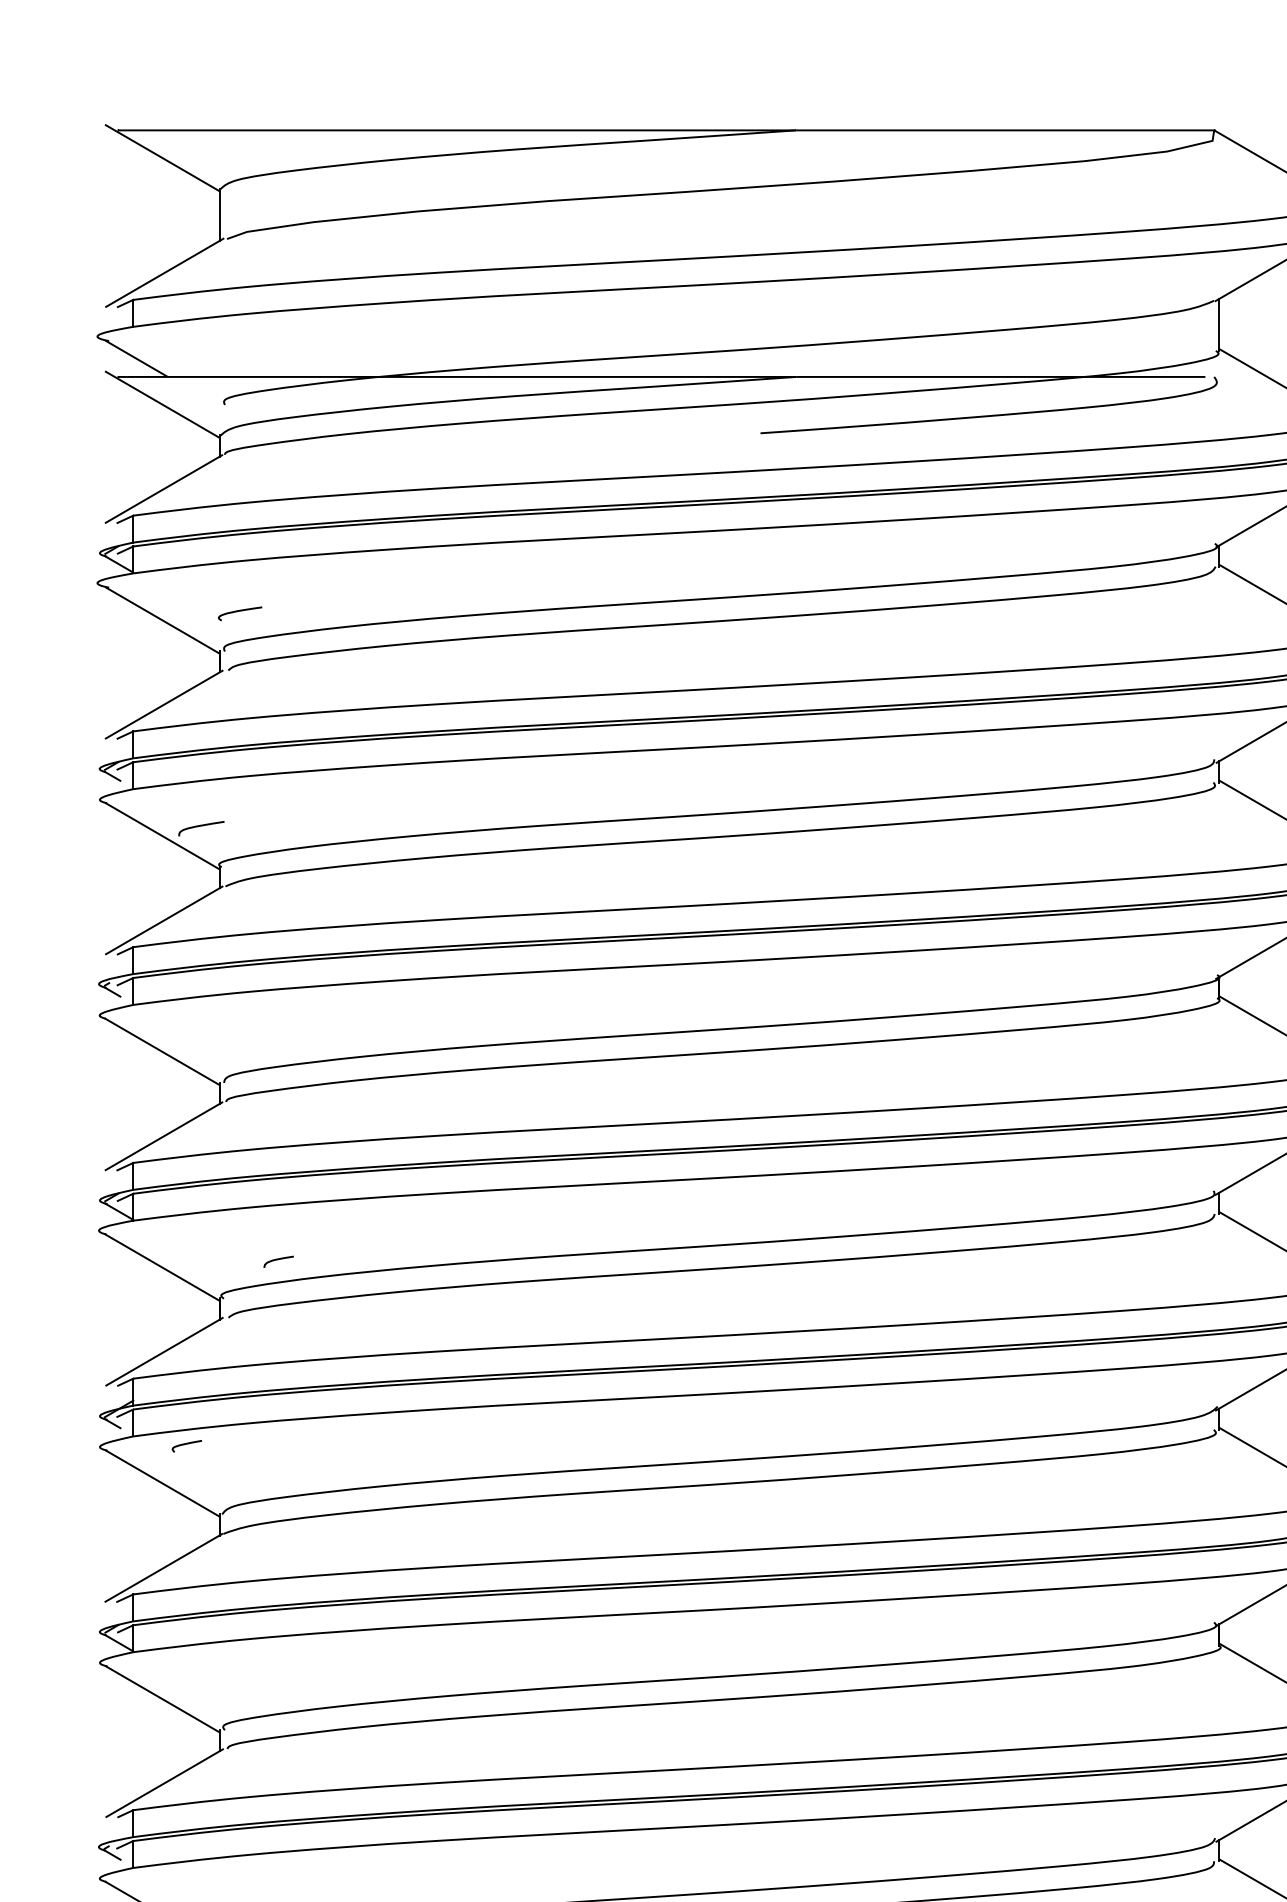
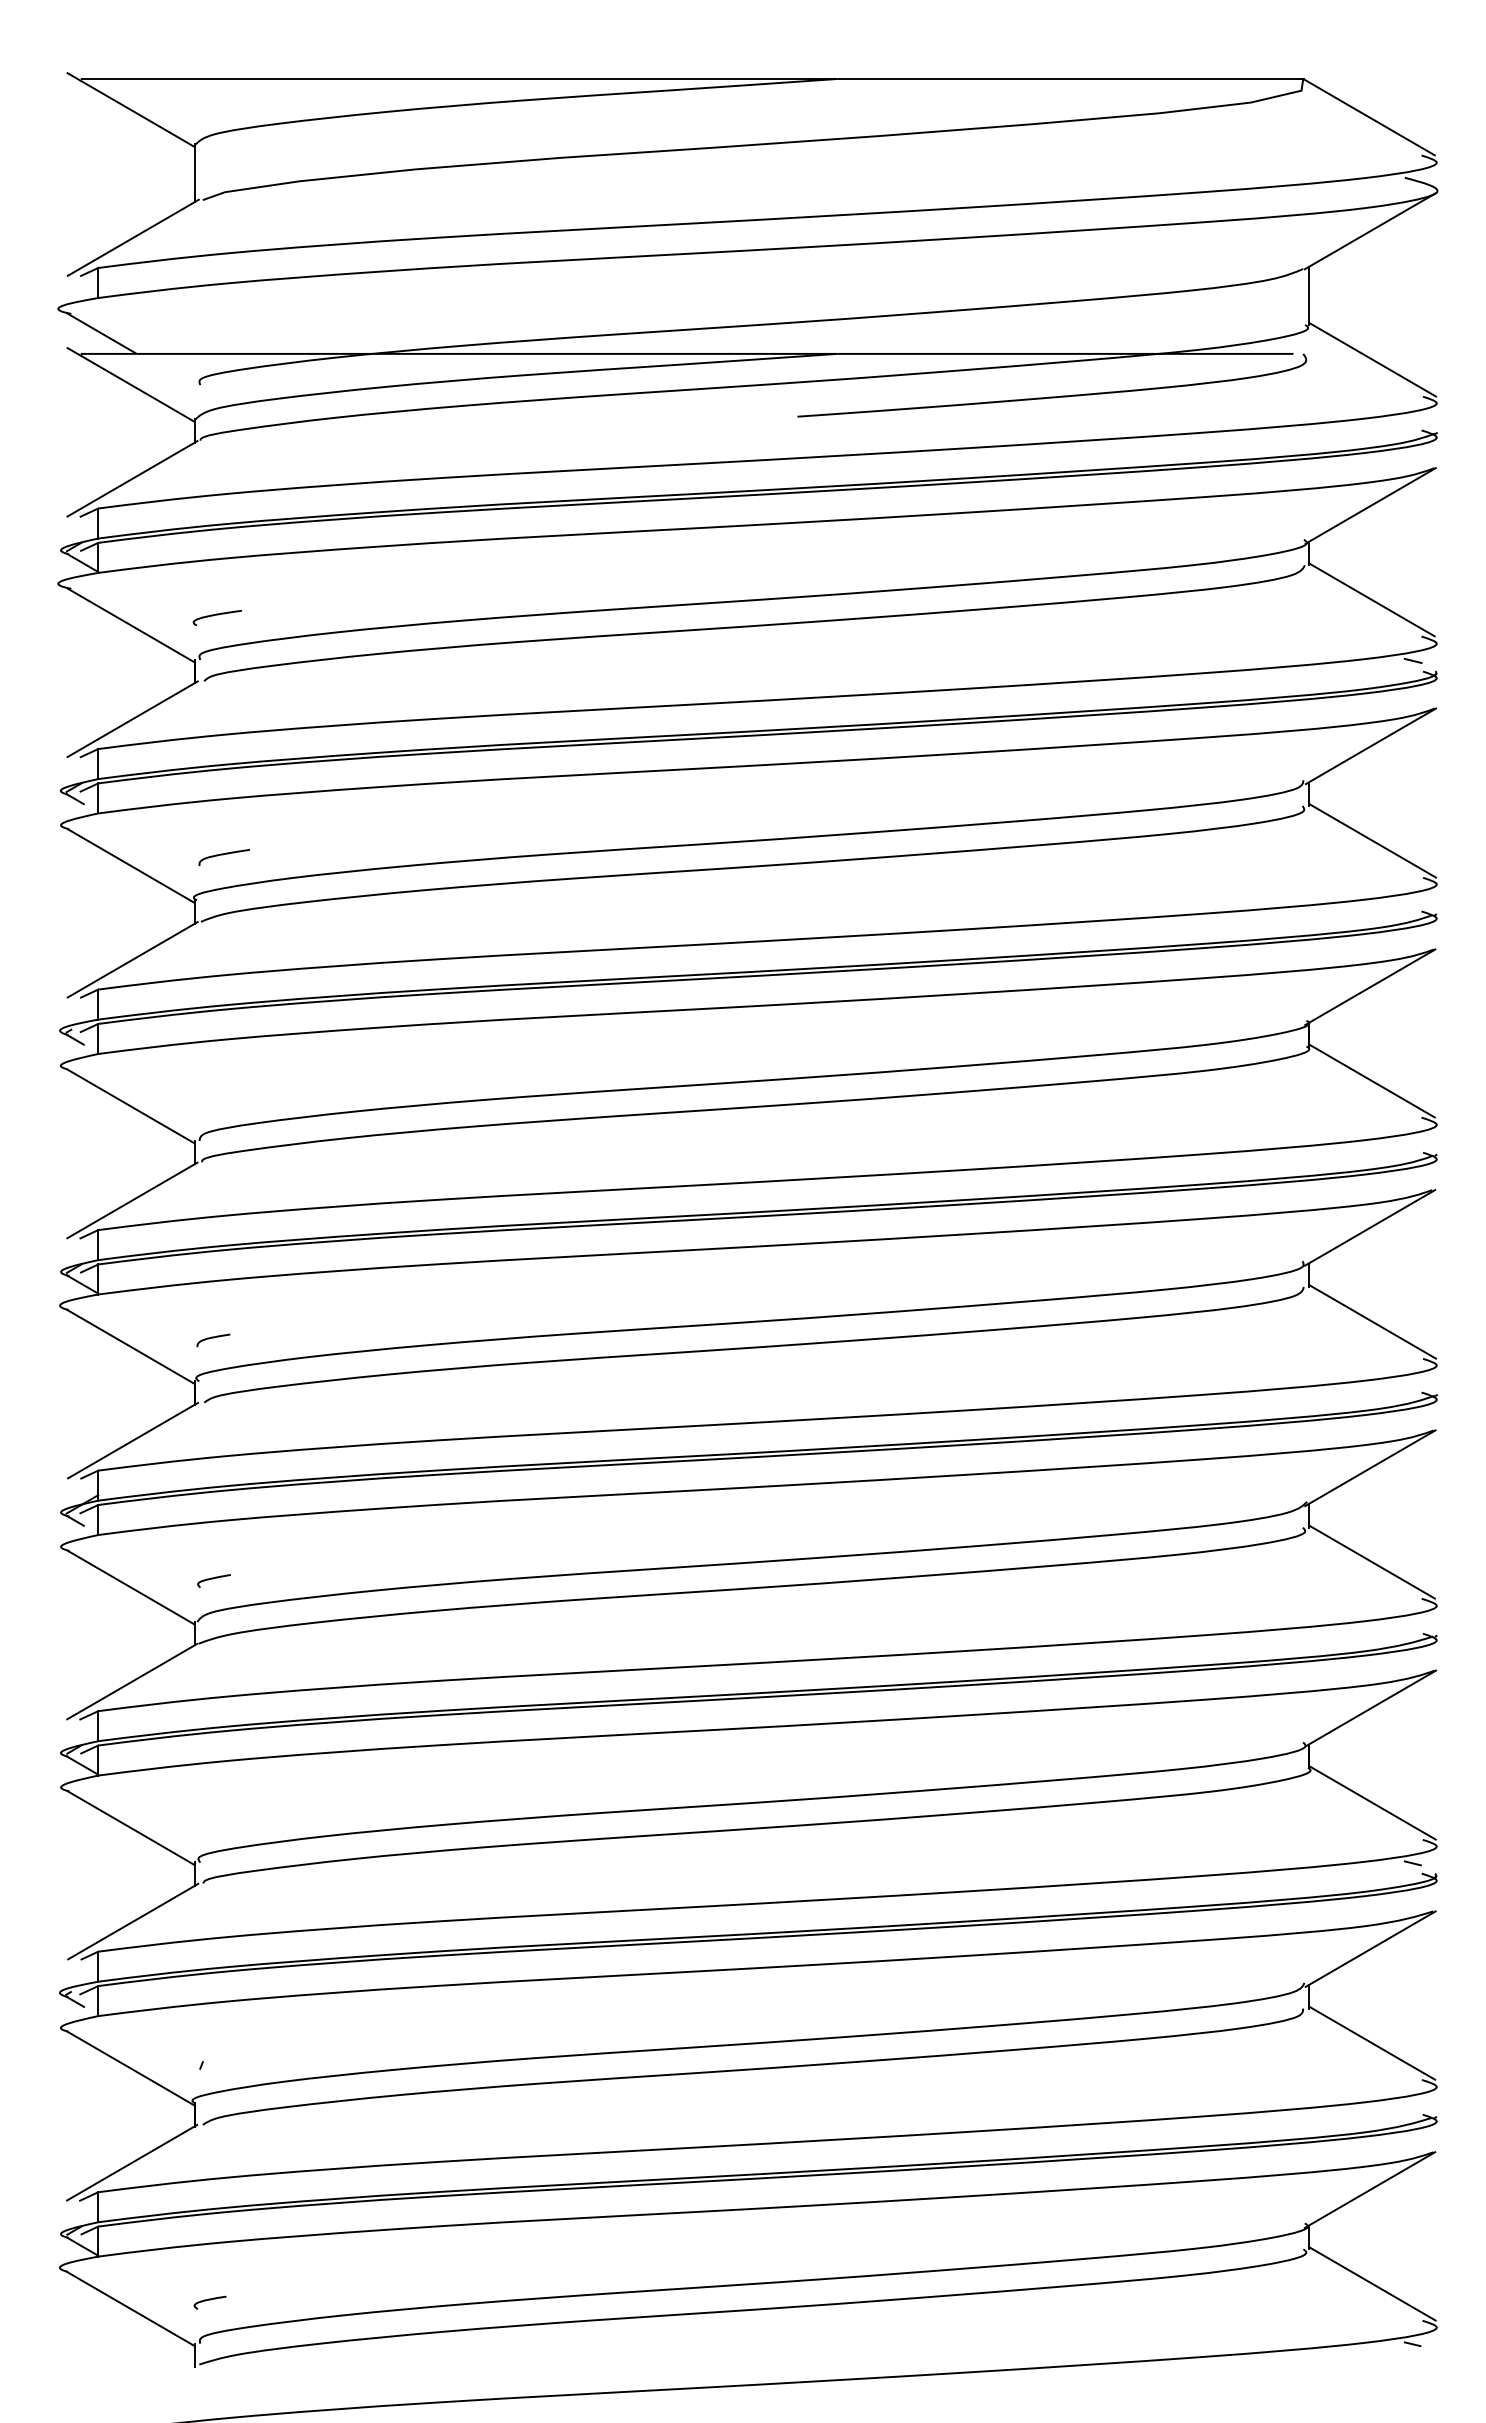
curve: (200, 826) -> (223, 855), moved
curve: (278, 1260) -> (213, 1338), moved
curve: (186, 1444) -> (213, 1579), moved

